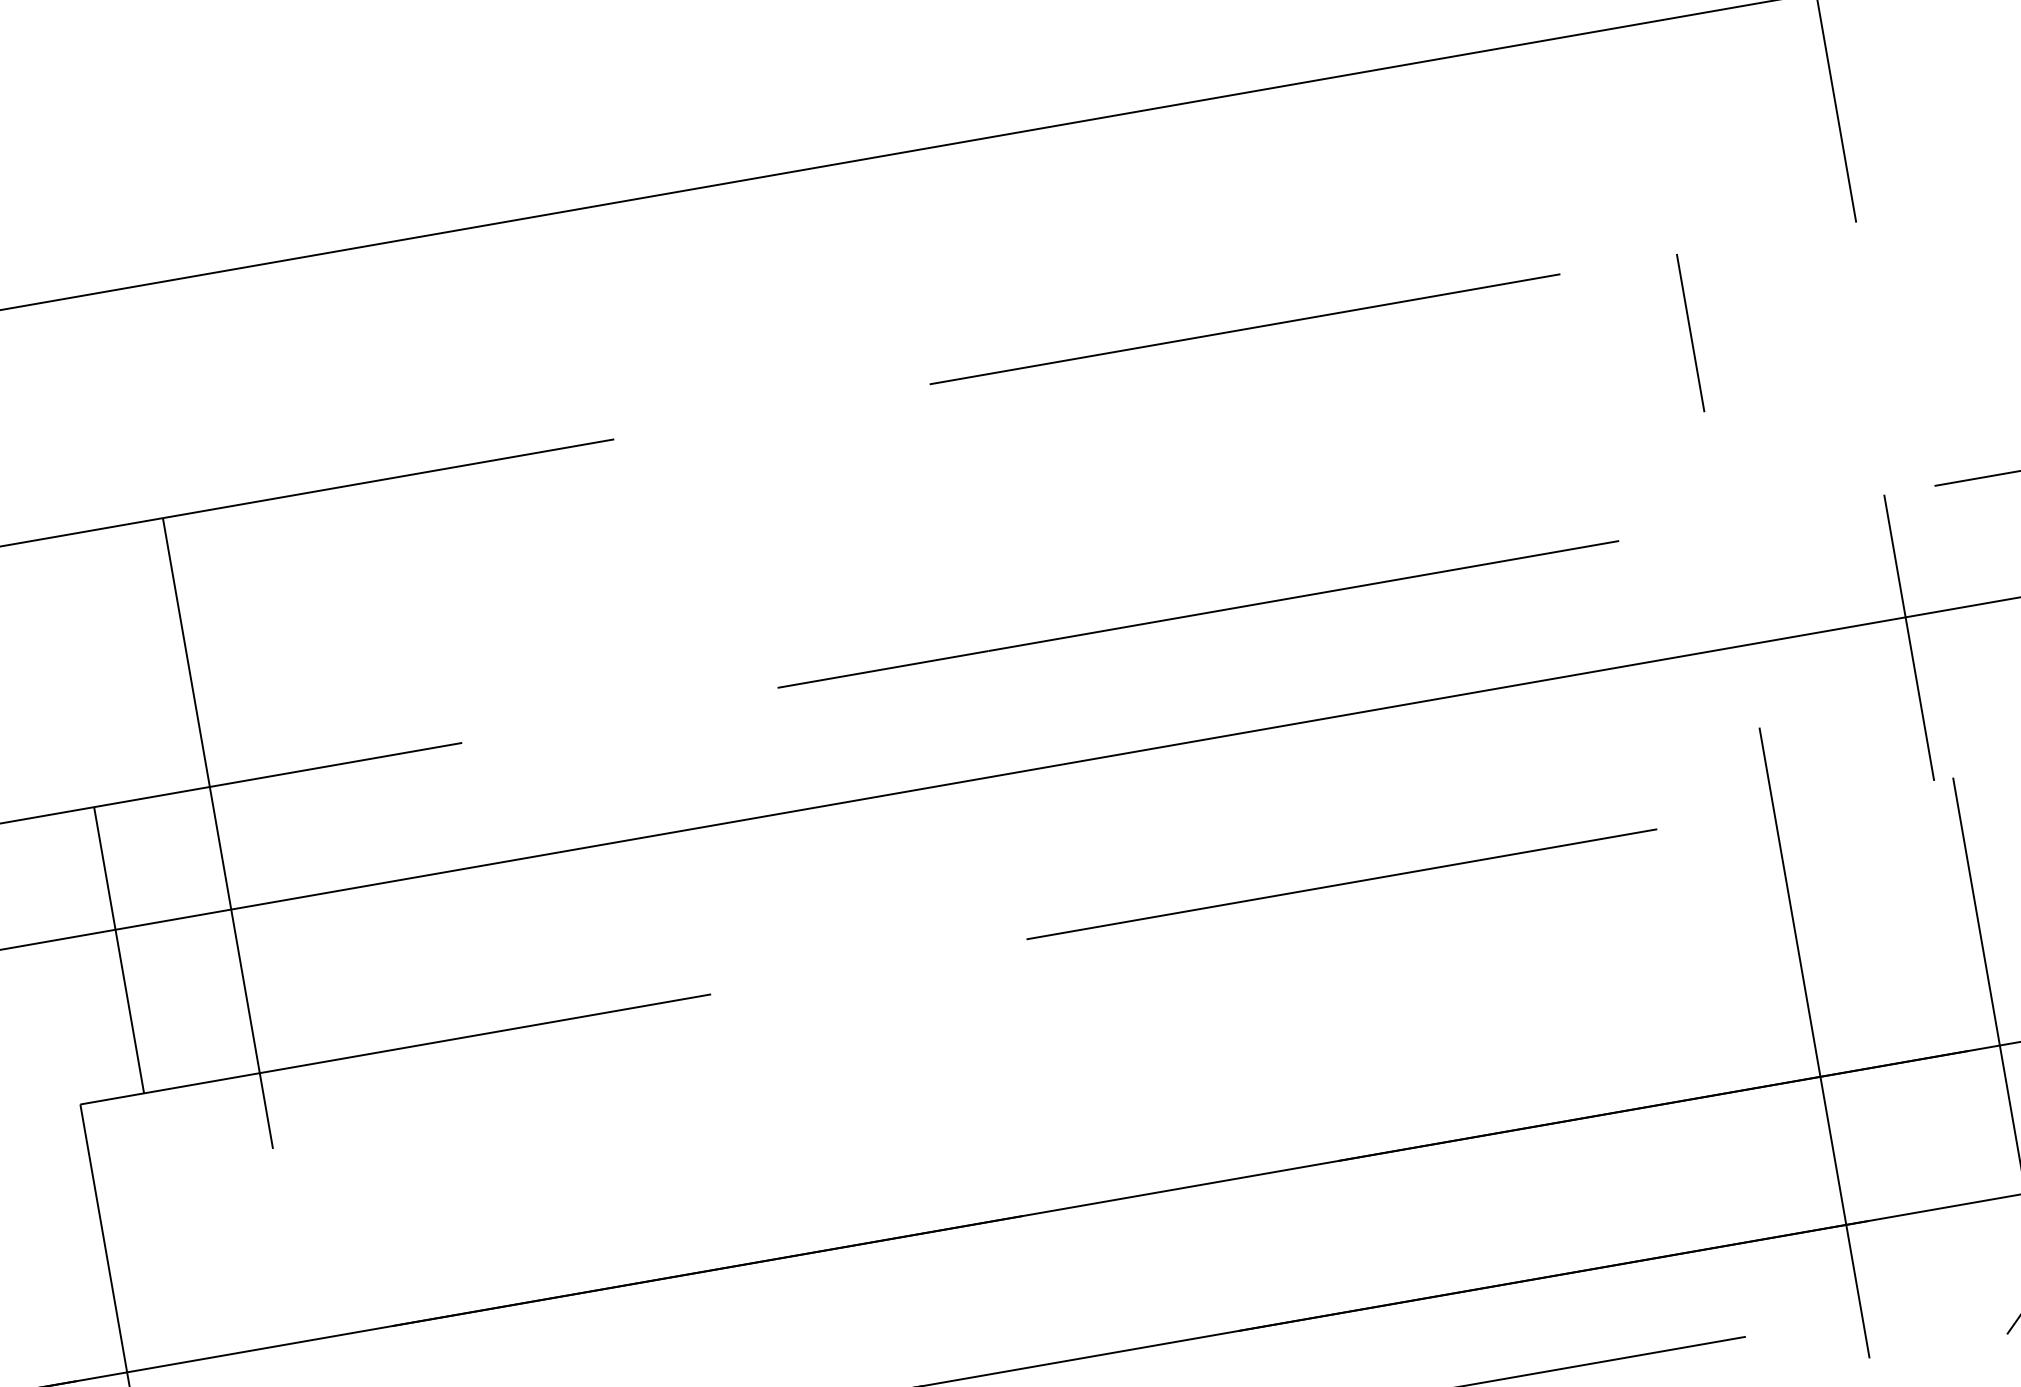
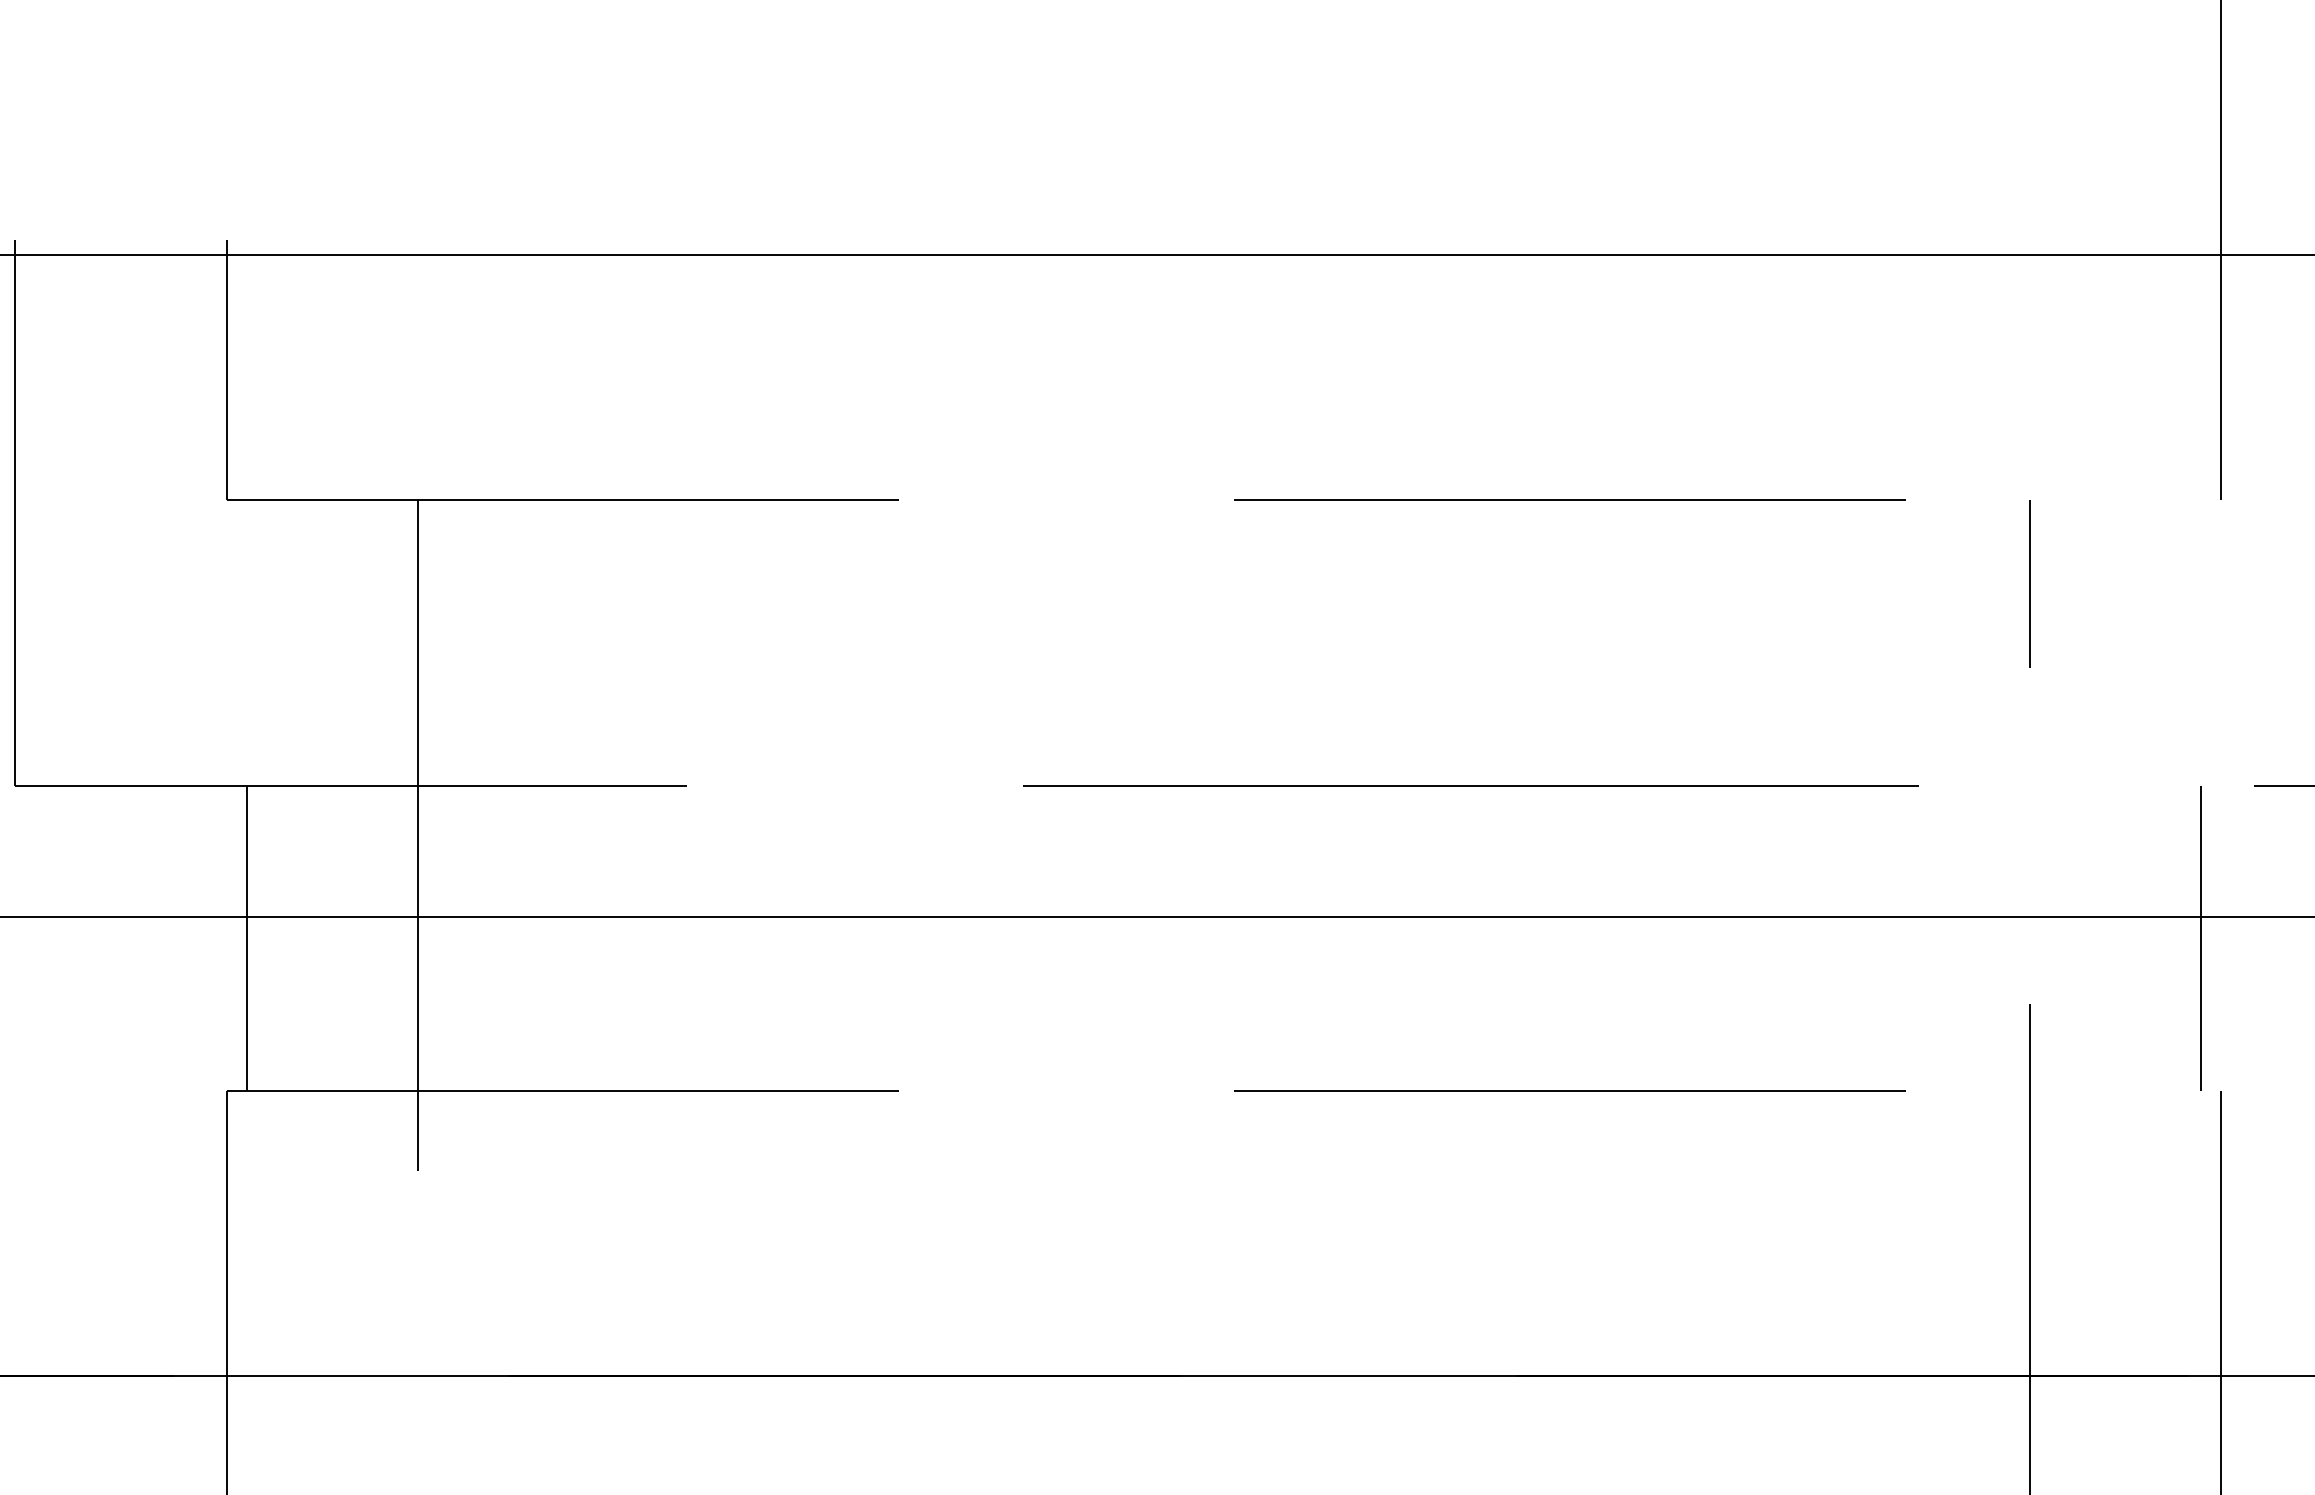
line: (118, 949) -> (246, 937), moved

